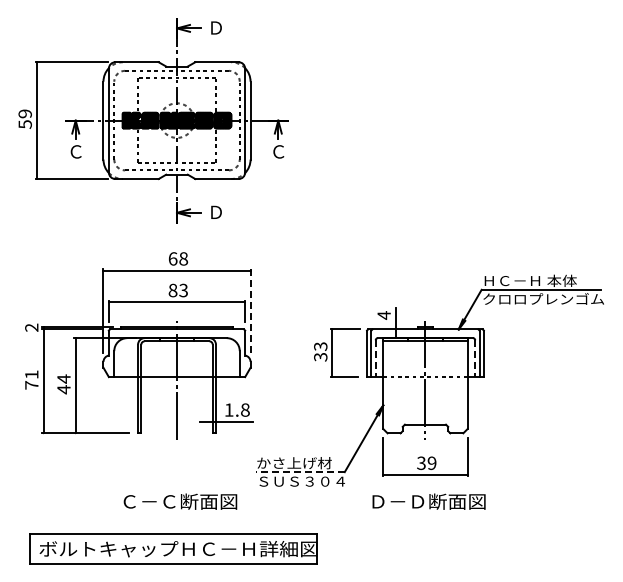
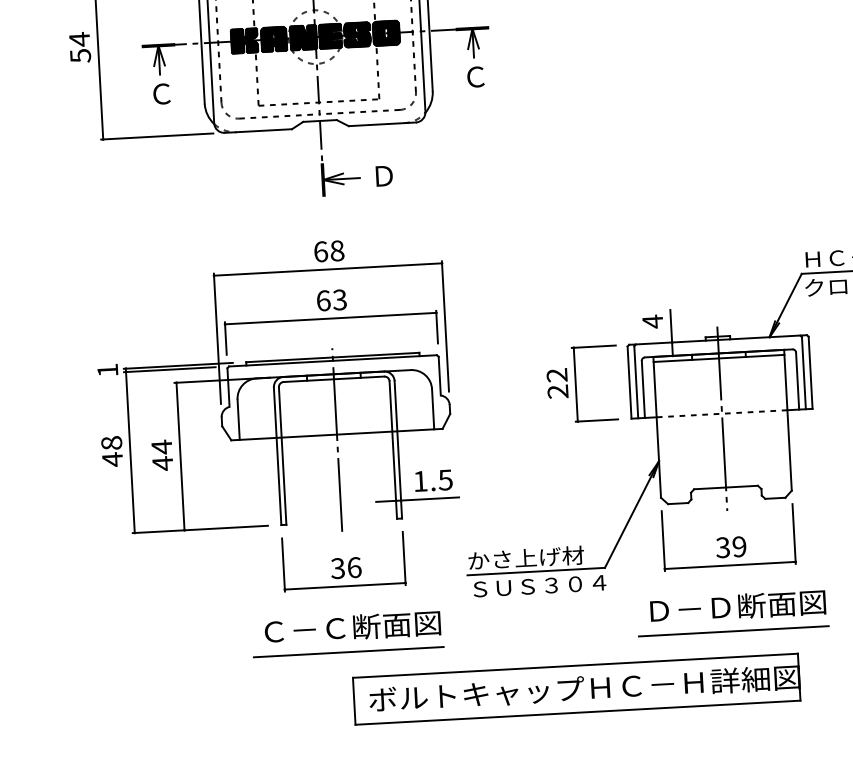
text: (24, 113) -> (78, 38), 59 -> 54
text: (172, 290) -> (322, 300), 83 -> 63
line: (250, 311) -> (445, 326), dashed -> solid
text: (31, 327) -> (107, 369), 2 -> 1
text: (320, 351) -> (557, 382), 33 -> 22
line: (375, 359) -> (643, 390), dashed -> solid
line: (475, 359) -> (798, 382), dashed -> solid
text: (31, 380) -> (111, 452), 71 -> 48
text: (244, 409) -> (444, 479), 1.8 -> 1.5
part: (176, 458) -> (343, 560), added
line: (299, 472) -> (534, 572), dashed -> solid
line: (176, 517) -> (347, 652), added
line: (425, 517) -> (733, 631), added
part: (173, 548) -> (576, 688), moved

